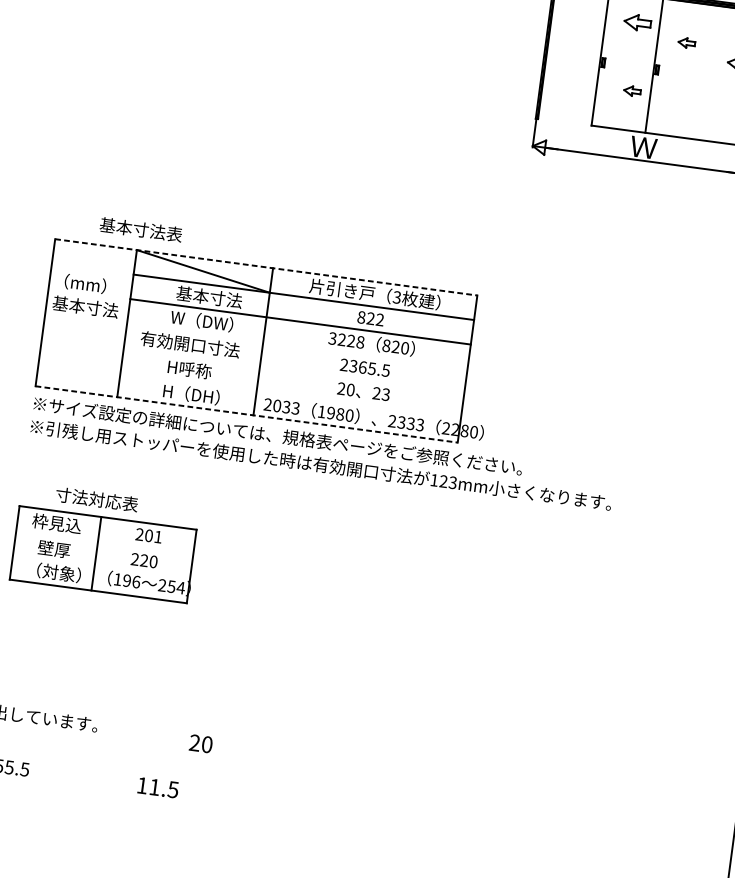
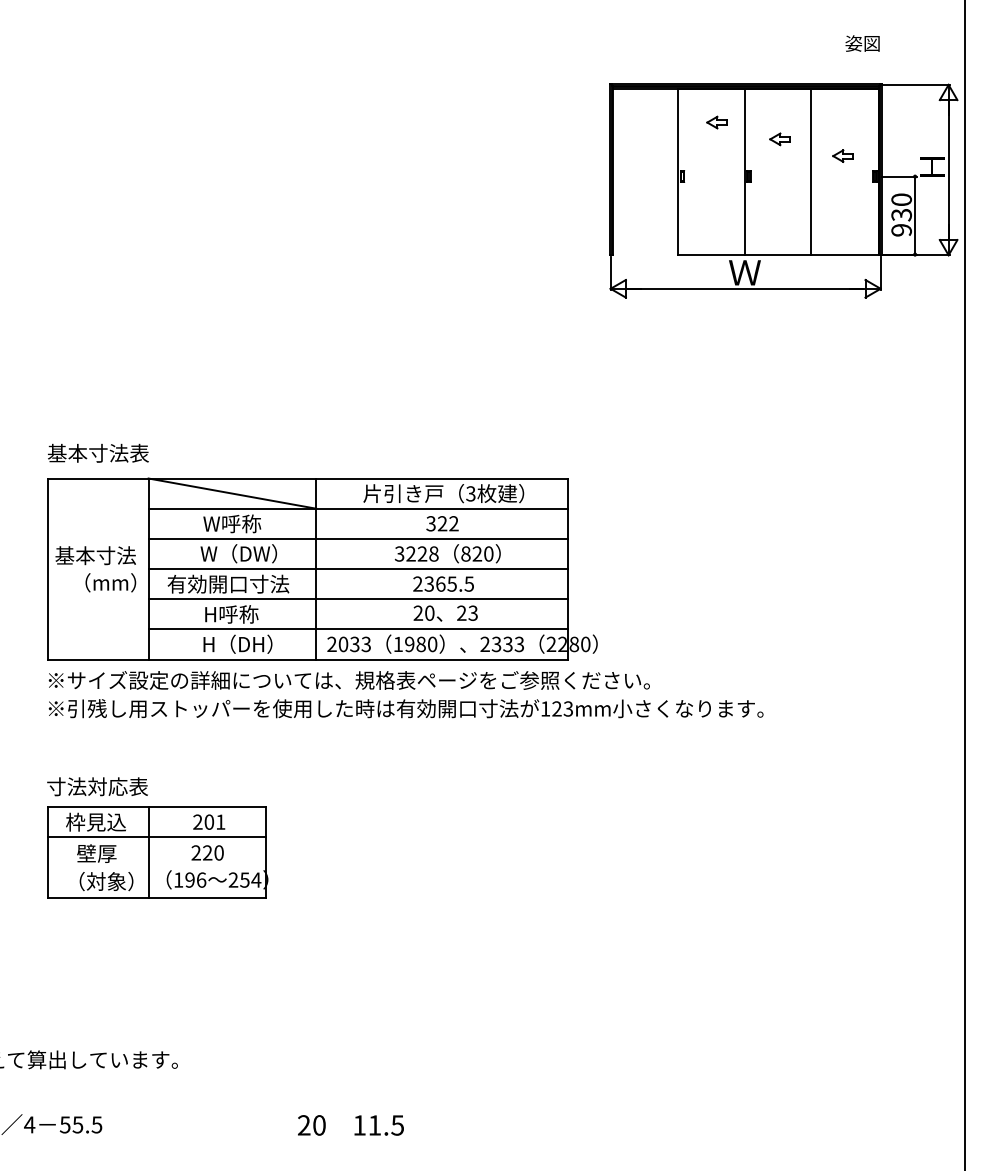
part: (636, 22) -> (716, 122), size x0.62
line: (707, 72) -> (810, 171), added
part: (631, 91) -> (721, 206), removed
text: (141, 229) -> (98, 452), moved
line: (266, 267) -> (307, 478), dashed -> solid
text: (85, 283) -> (110, 582), moved
text: (209, 296) -> (243, 523), 基本寸法 -> W呼称
text: (361, 317) -> (430, 523), 822 -> 322
line: (296, 346) -> (357, 569), added
line: (293, 371) -> (357, 599), added
line: (290, 395) -> (357, 629), added
line: (246, 414) -> (307, 659), dashed -> solid
text: (96, 499) -> (97, 786), moved
line: (104, 542) -> (156, 837), added
text: (200, 743) -> (311, 1125), moved
text: (157, 787) -> (378, 1125), moved

